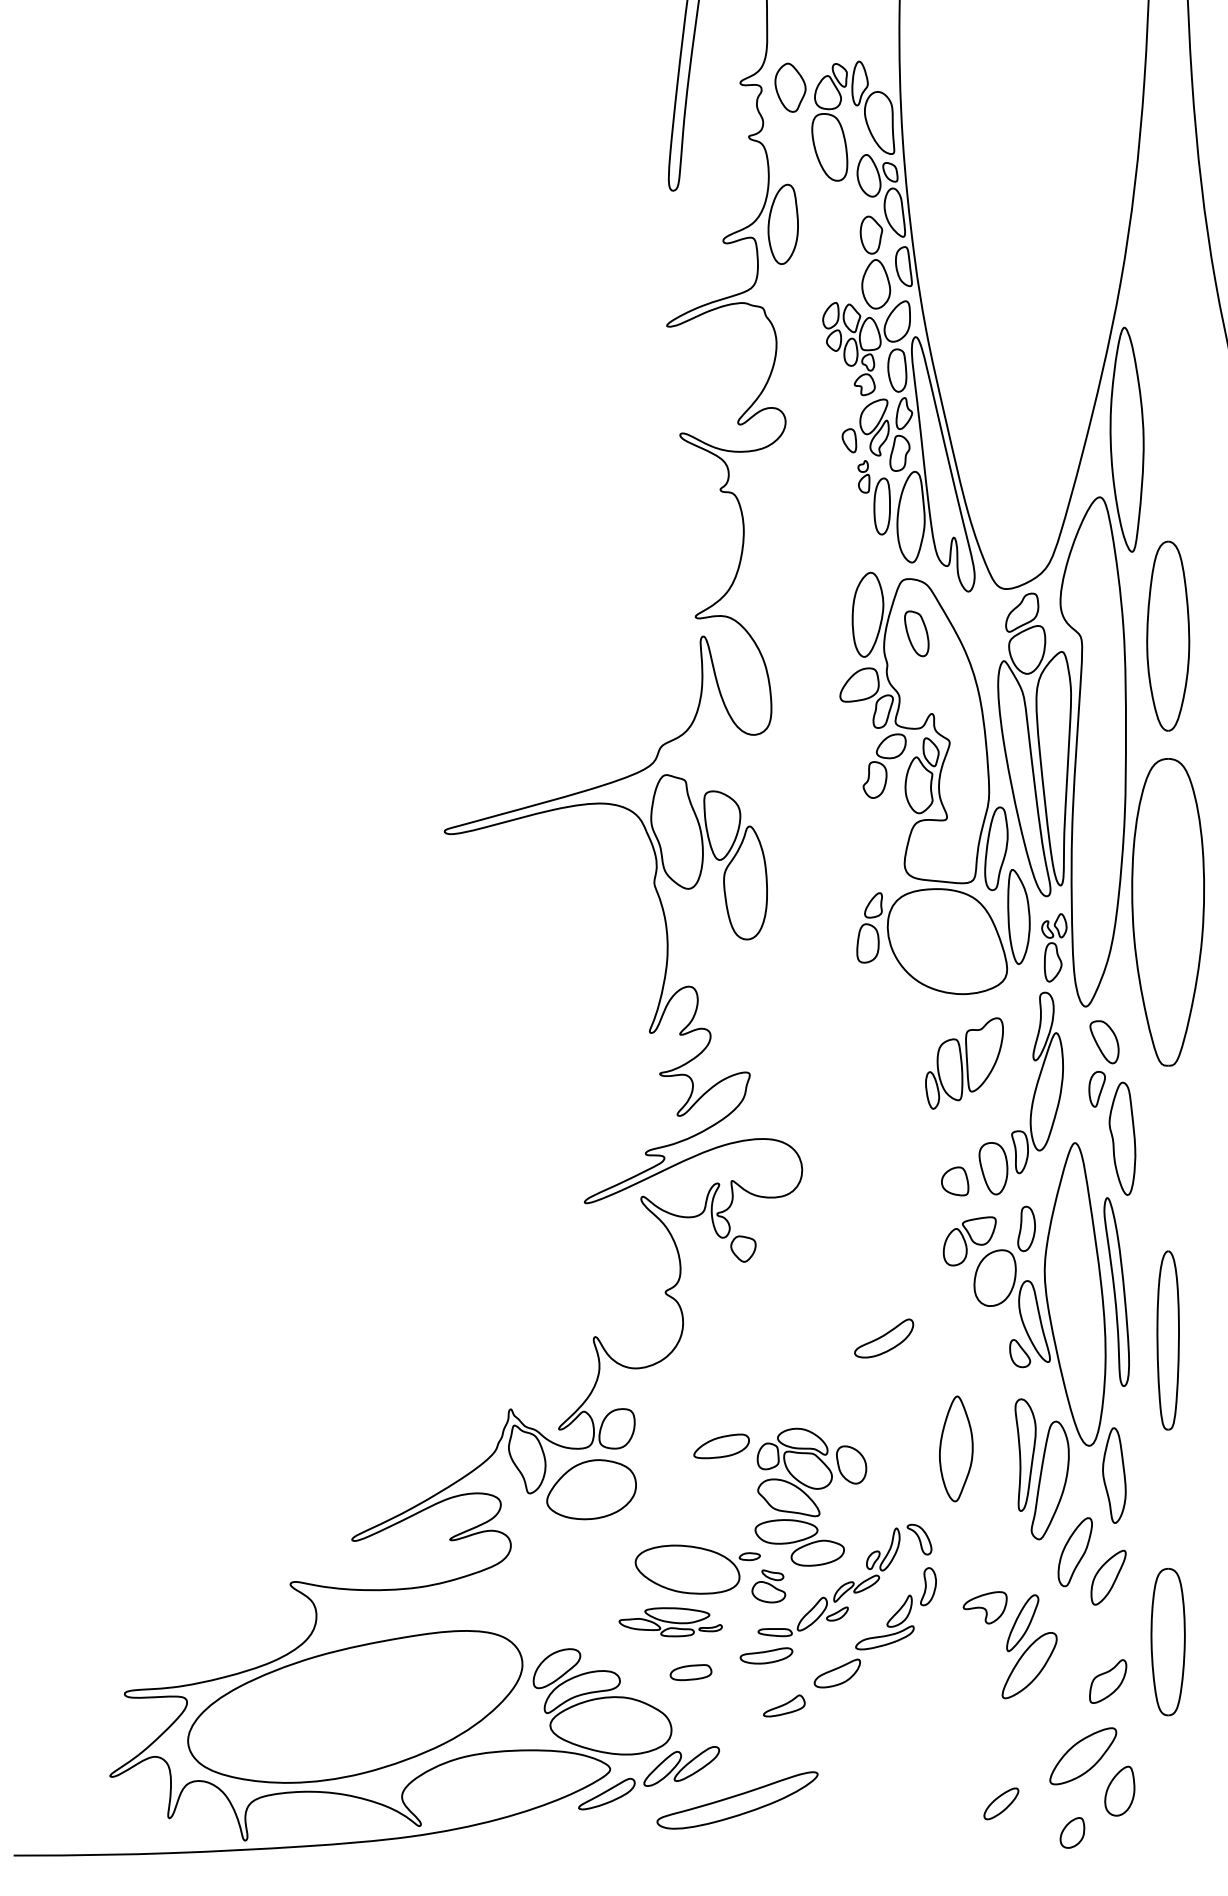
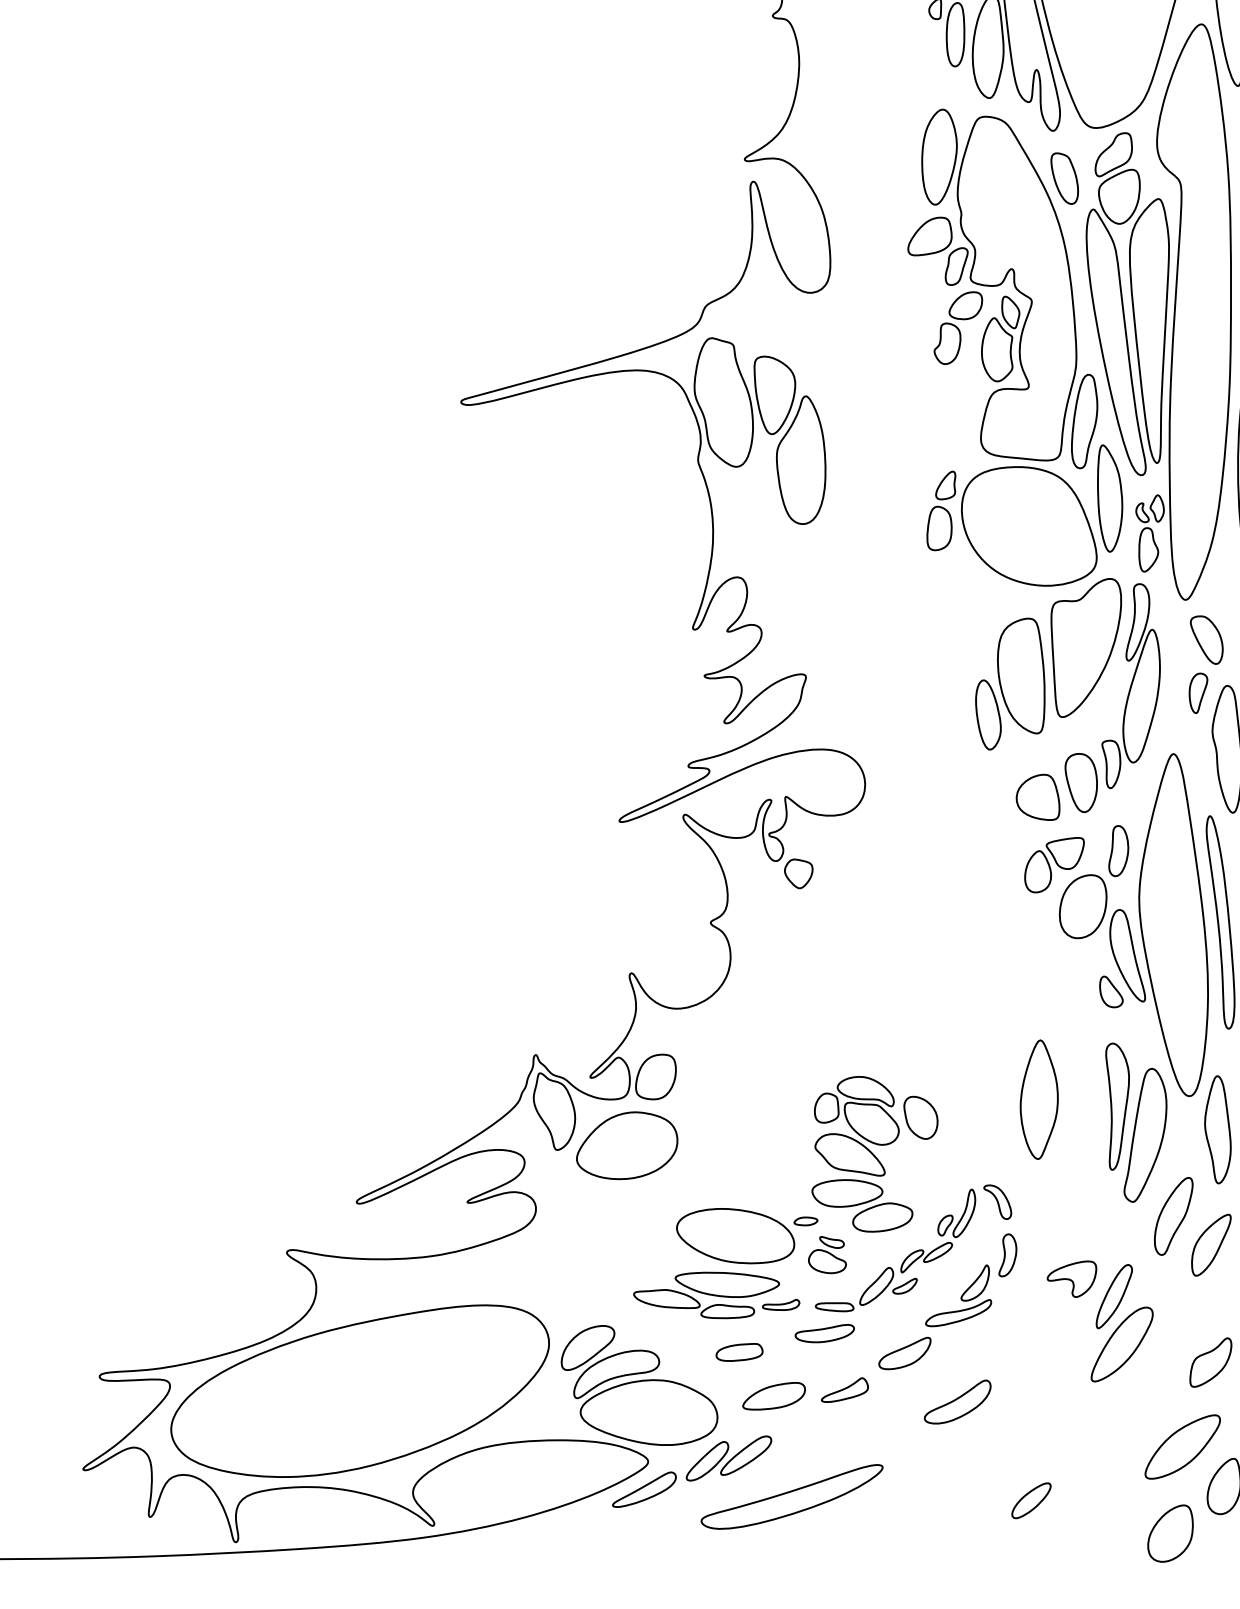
part: (916, 633) -> (1064, 178), moved
part: (964, 1063) -> (1048, 664), size x1.67
part: (954, 1181) -> (1037, 797), size x1.43
part: (884, 1338) -> (958, 1402), moved
part: (721, 1446) -> (773, 1396), moved
part: (670, 1622) -> (716, 1295), size x1.43
part: (1001, 1803) -> (1031, 1500), moved
part: (1072, 1832) -> (1170, 1533), size x1.67

